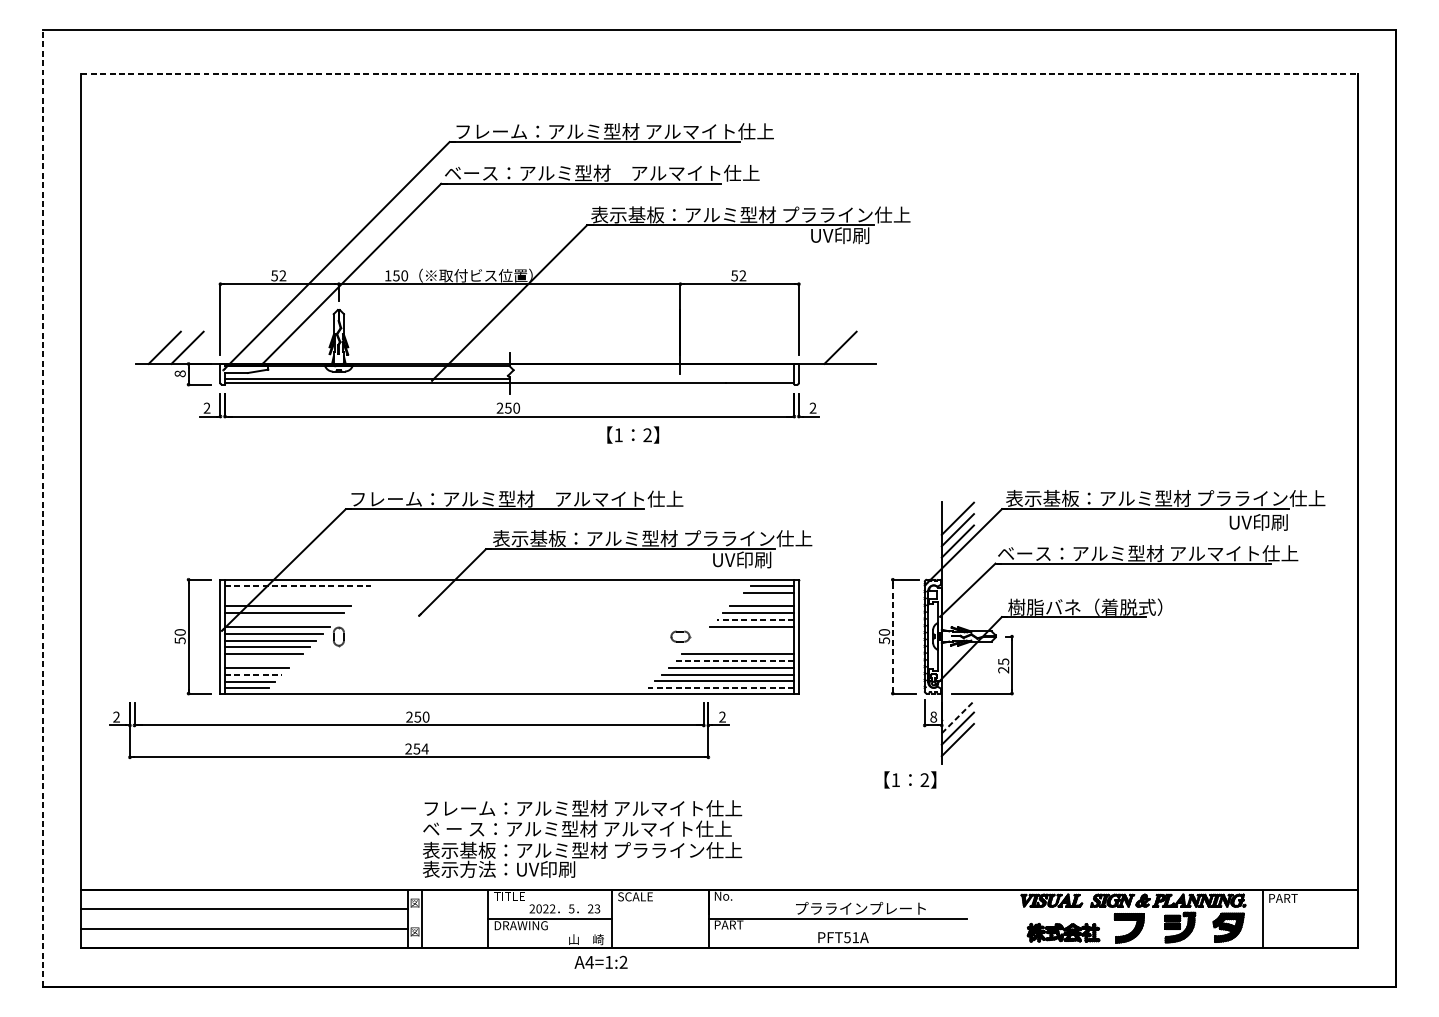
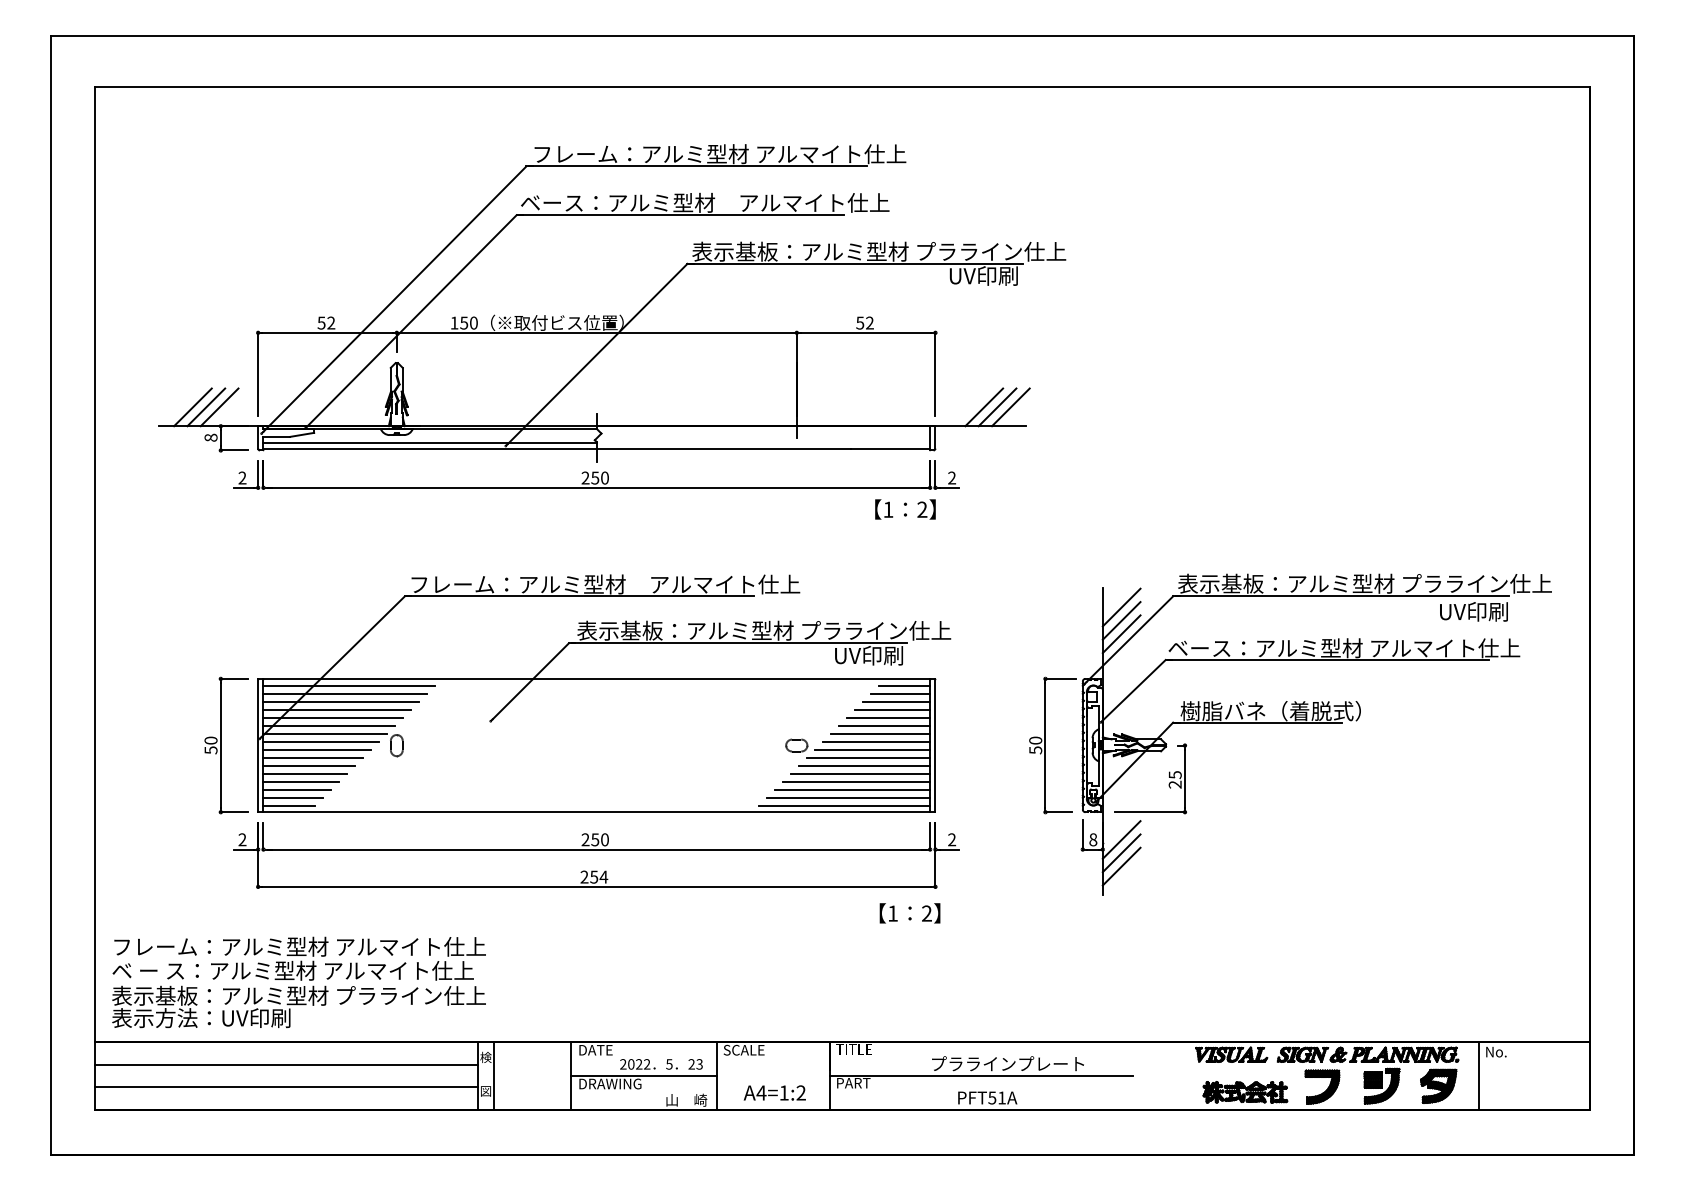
line: (720, 73) -> (843, 86), dashed -> solid
line: (176, 347) -> (206, 407), added
line: (851, 347) -> (997, 407), added
line: (862, 347) -> (1010, 407), added
text: (633, 435) -> (905, 509), moved
line: (43, 508) -> (50, 595), dashed -> solid
line: (298, 586) -> (349, 686), dashed -> solid
line: (294, 593) -> (344, 694), added
line: (290, 599) -> (340, 702), added
line: (765, 599) -> (896, 701), added
line: (755, 619) -> (884, 725), dashed -> solid
line: (280, 620) -> (328, 726), added
line: (748, 633) -> (876, 741), added
line: (892, 637) -> (1045, 746), dashed -> solid
line: (745, 640) -> (872, 749), added
line: (741, 646) -> (868, 757), added
line: (734, 660) -> (860, 773), dashed -> solid
line: (260, 661) -> (304, 774), added
line: (254, 675) -> (297, 790), dashed -> solid
line: (721, 687) -> (844, 805), dashed -> solid
line: (957, 716) -> (1121, 839), dashed -> solid
part: (418, 730) -> (596, 855), moved
text: (909, 780) -> (909, 913), moved
text: (582, 838) -> (298, 982), moved
text: (728, 896) -> (853, 1049), No. -> TITLE
text: (509, 897) -> (596, 1050), TITLE -> DATE
text: (1283, 897) -> (1503, 1051), PART -> No.
text: (414, 902) -> (485, 1056), 図 -> 検
text: (600, 961) -> (774, 1092), moved

